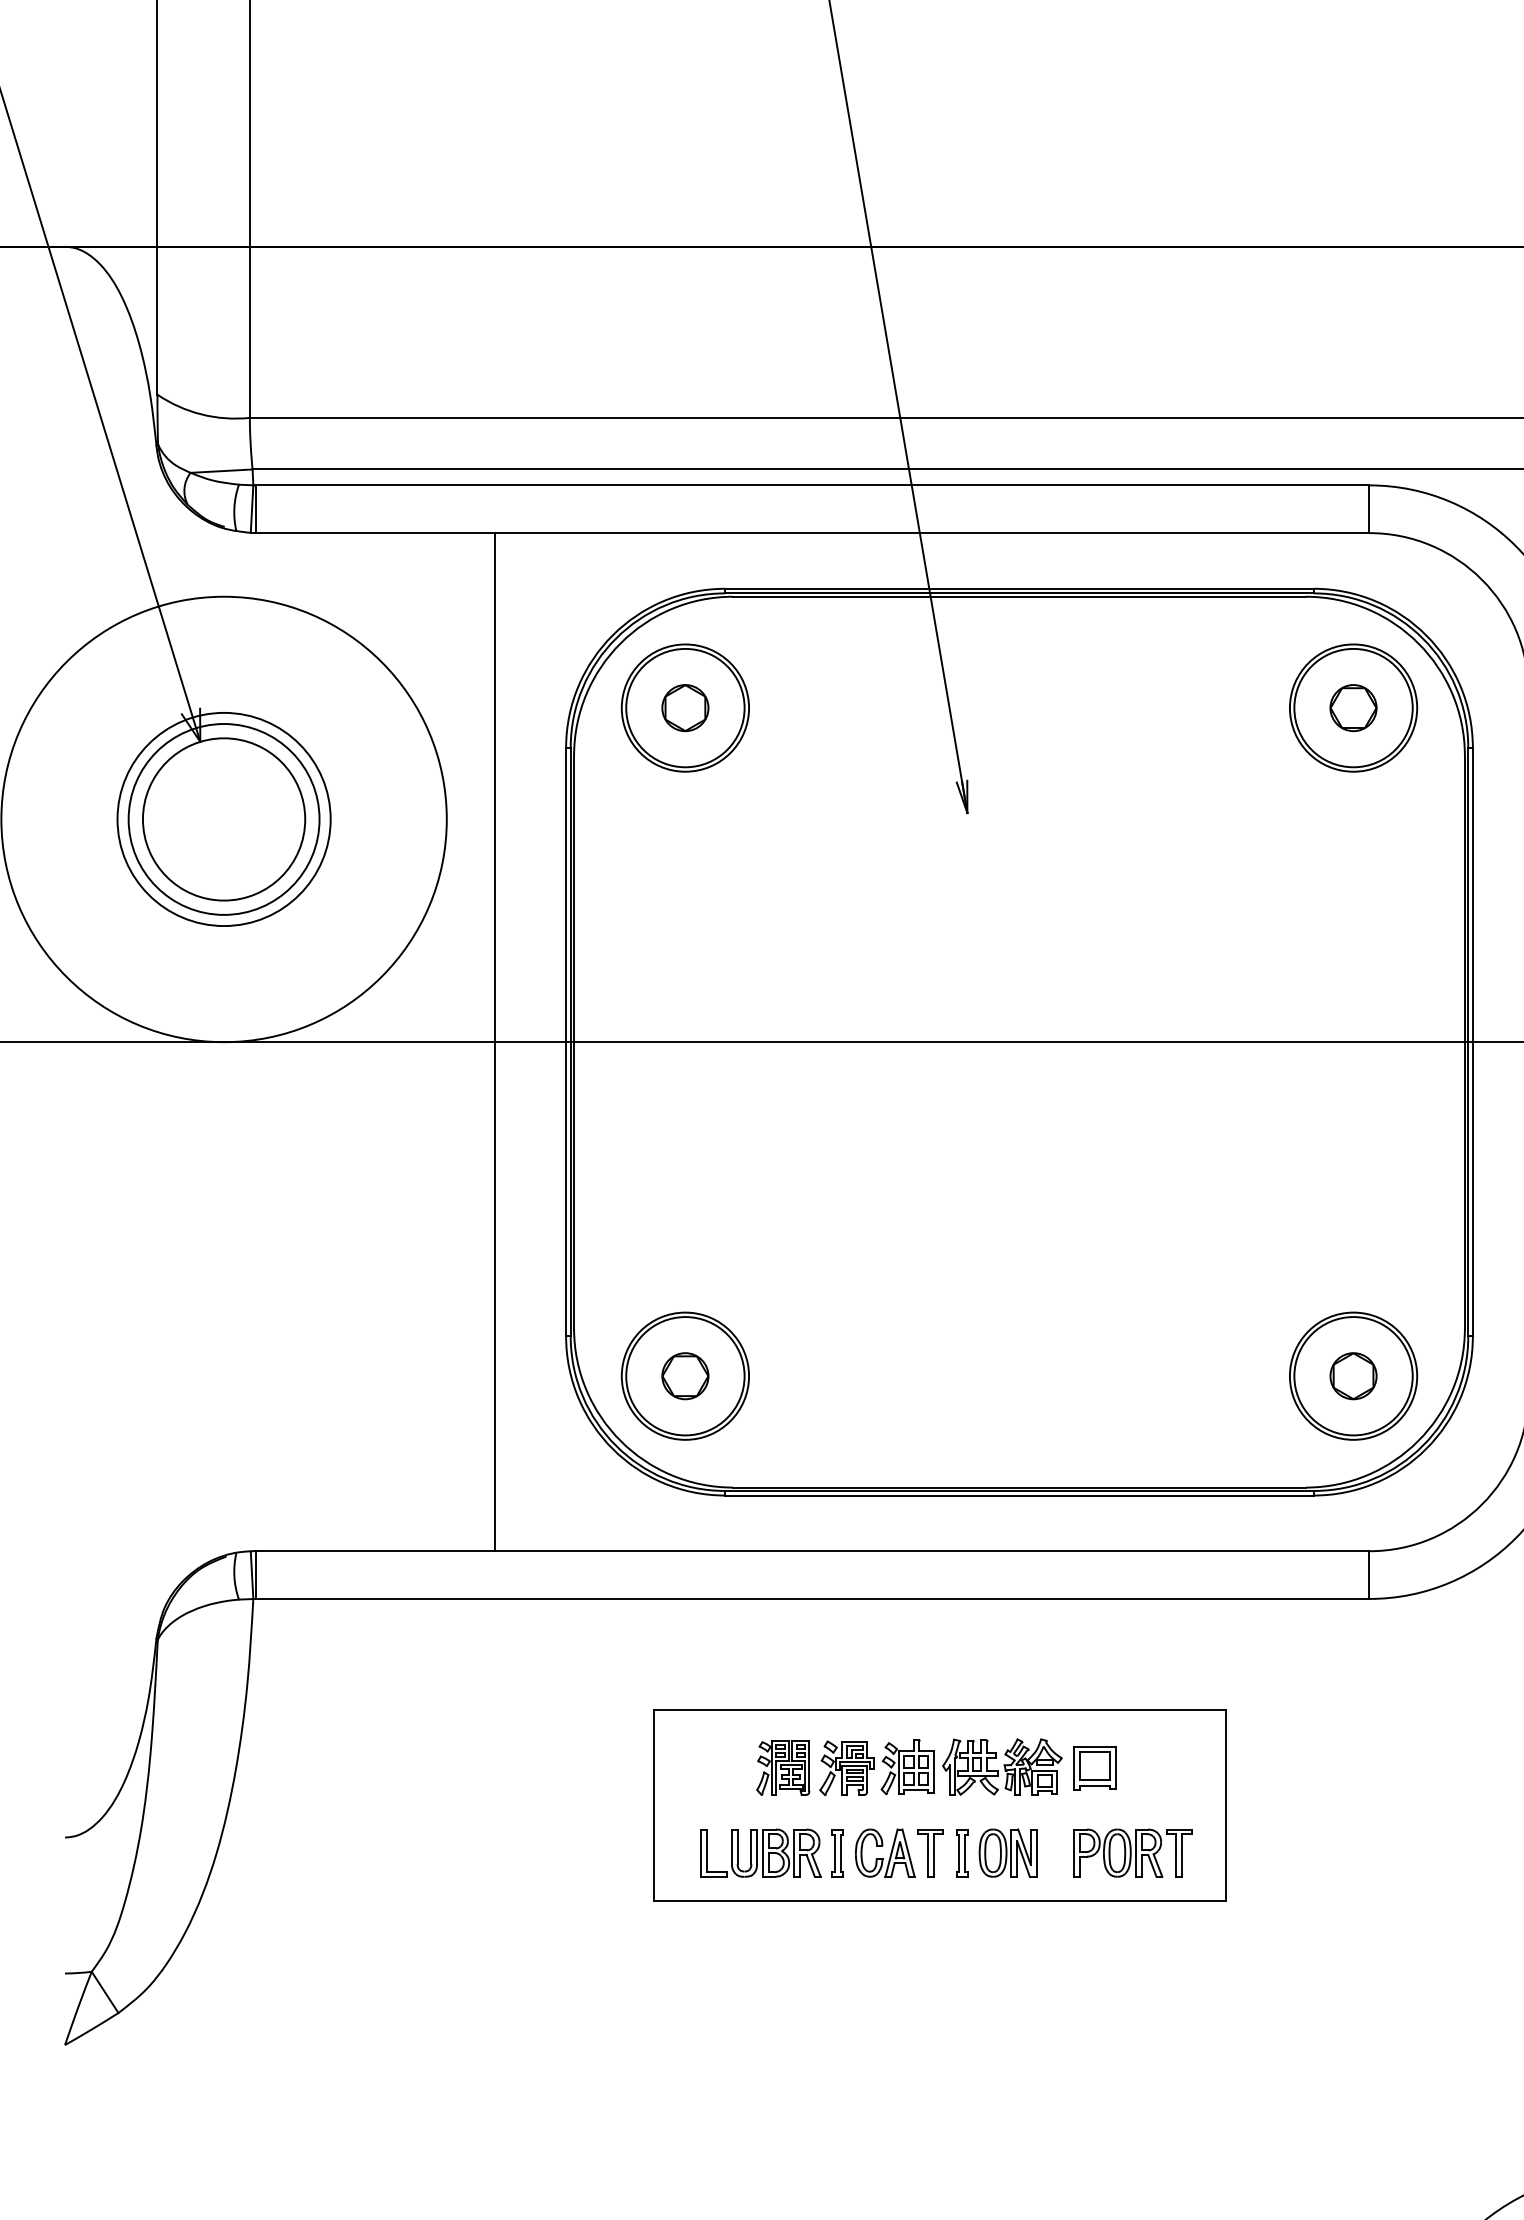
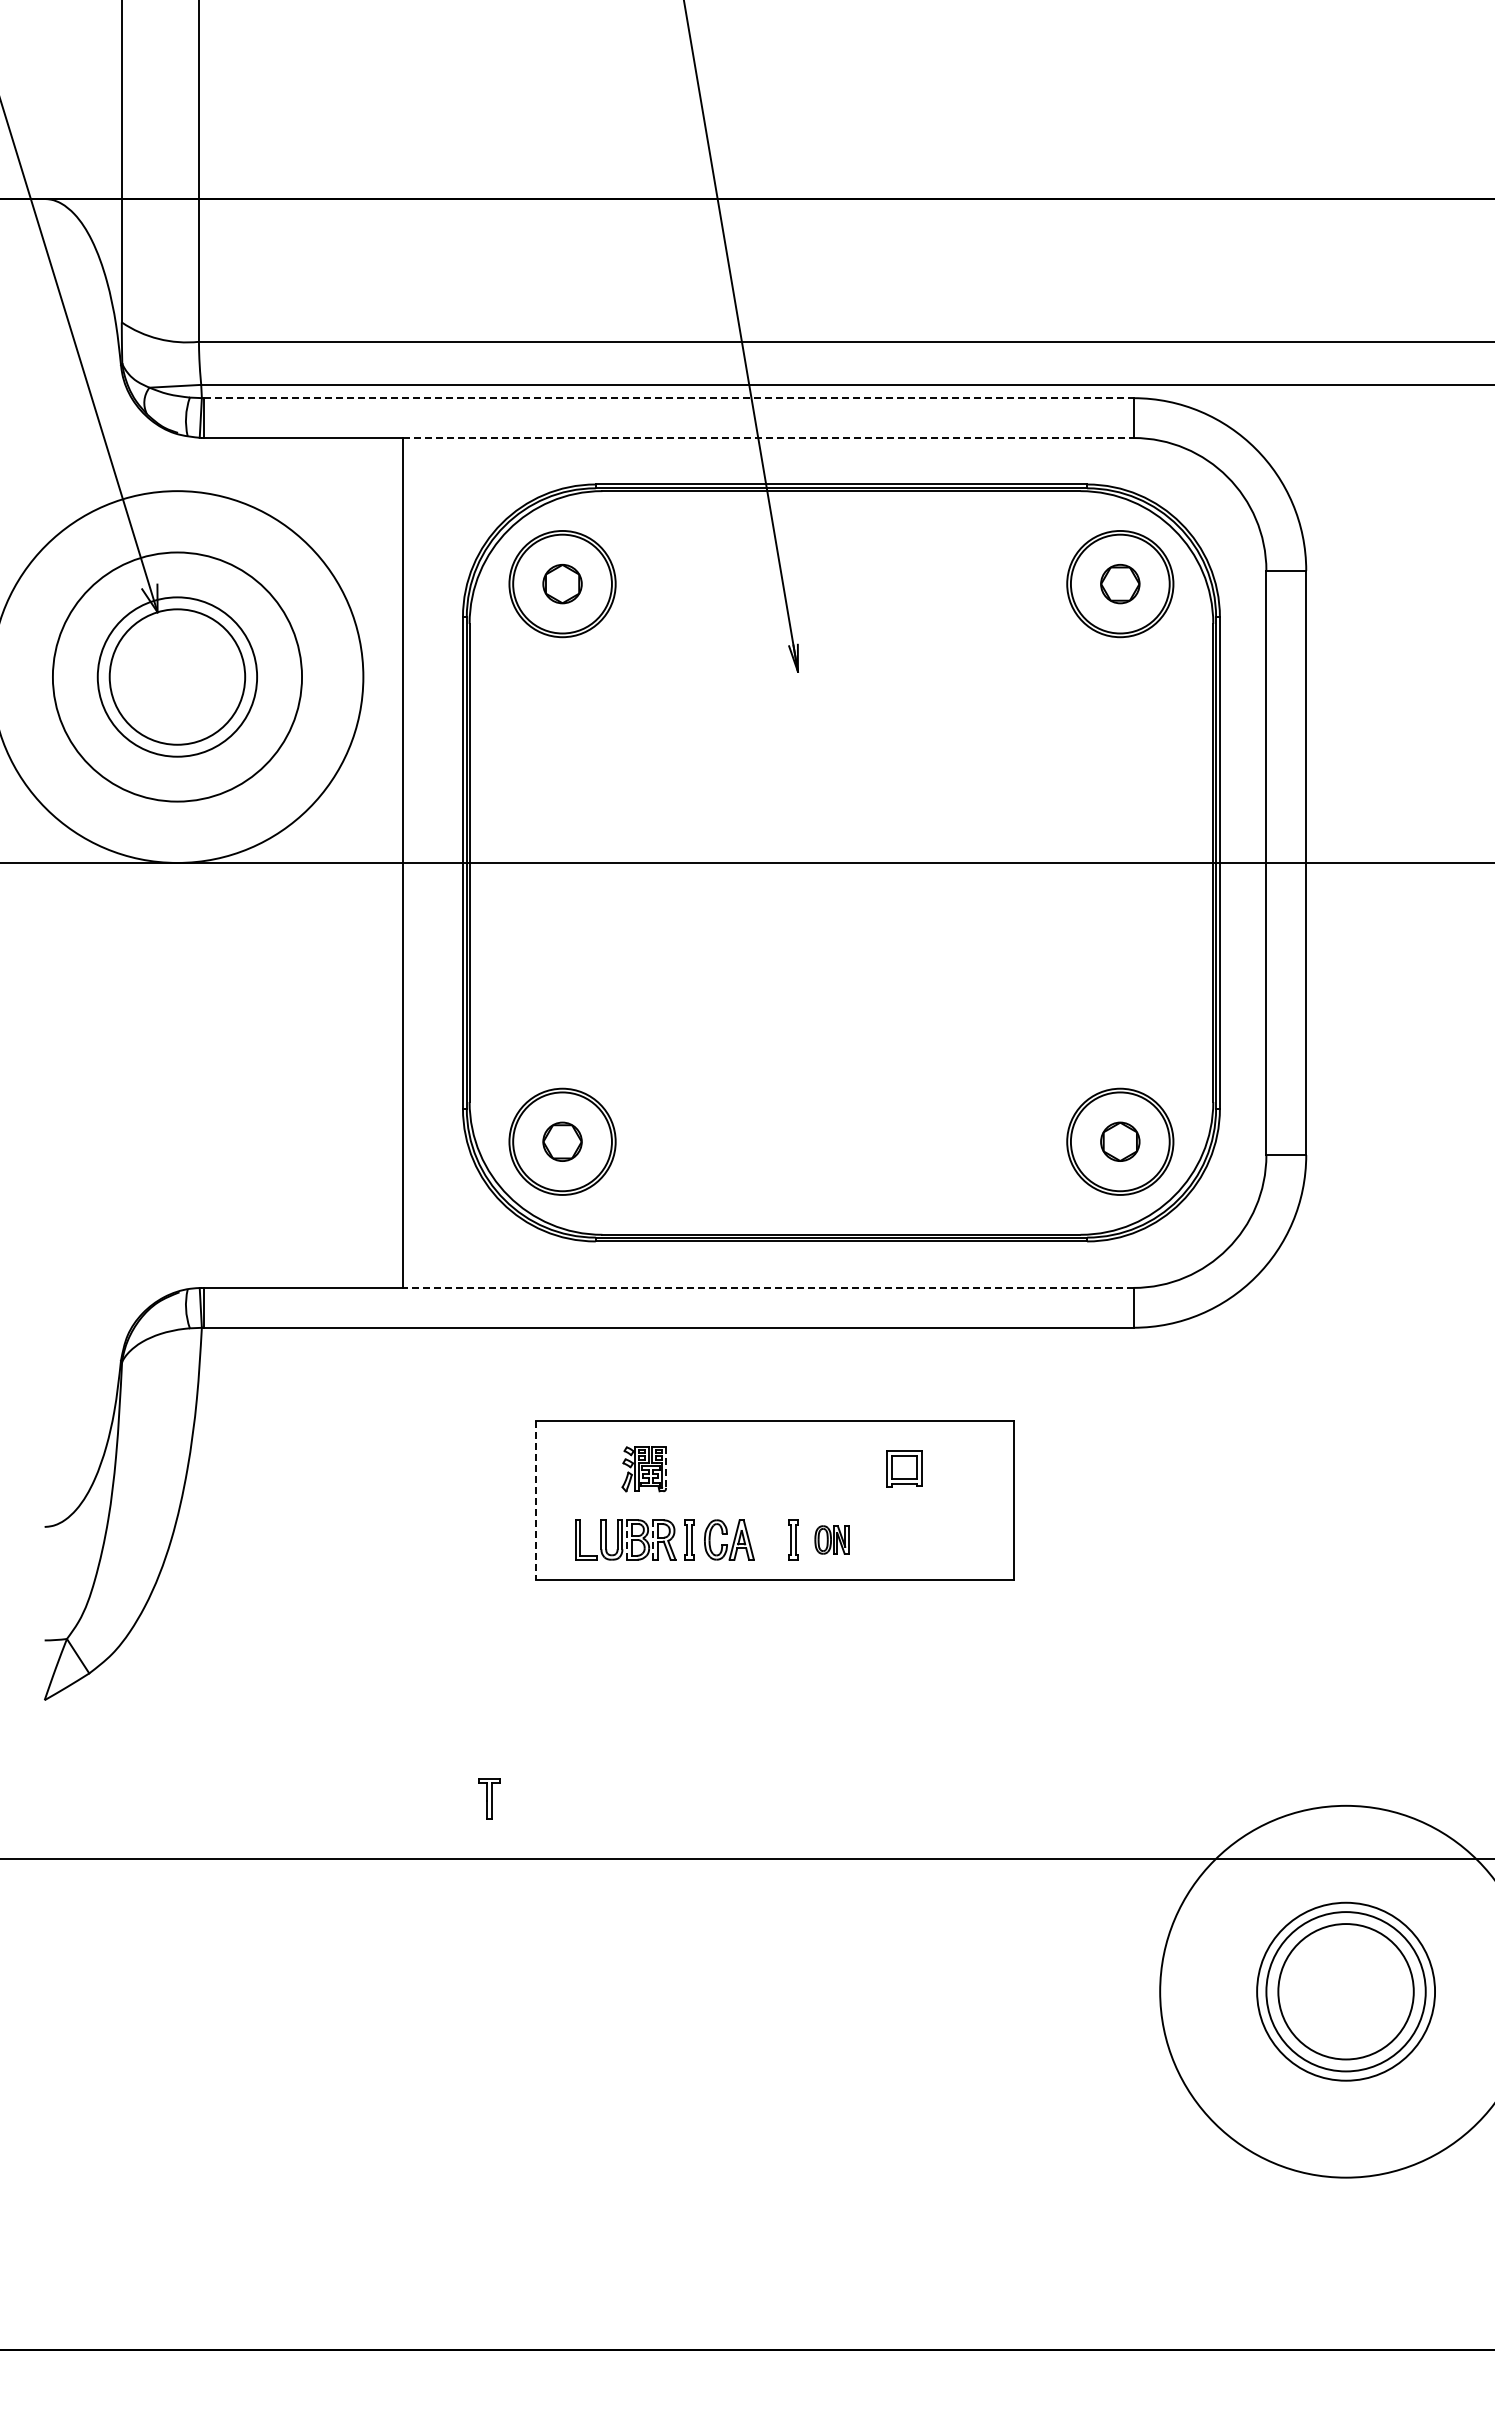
line: (812, 485) -> (668, 398), solid -> dashed
line: (932, 533) -> (768, 438), solid -> dashed
circle: (224, 819) -> (177, 677), size x1.4
line: (930, 1550) -> (767, 1287), solid -> dashed
line: (809, 1766) -> (666, 1467), solid -> dashed
part: (940, 1767) -> (775, 1468), removed
line: (654, 1805) -> (536, 1500), solid -> dashed
part: (930, 1852) -> (489, 1798), moved
part: (1007, 1852) -> (831, 1539), size x0.7
part: (1132, 1852) -> (935, 1539), removed
line: (763, 1853) -> (627, 1540), solid -> dashed
line: (794, 1853) -> (653, 1540), solid -> dashed

